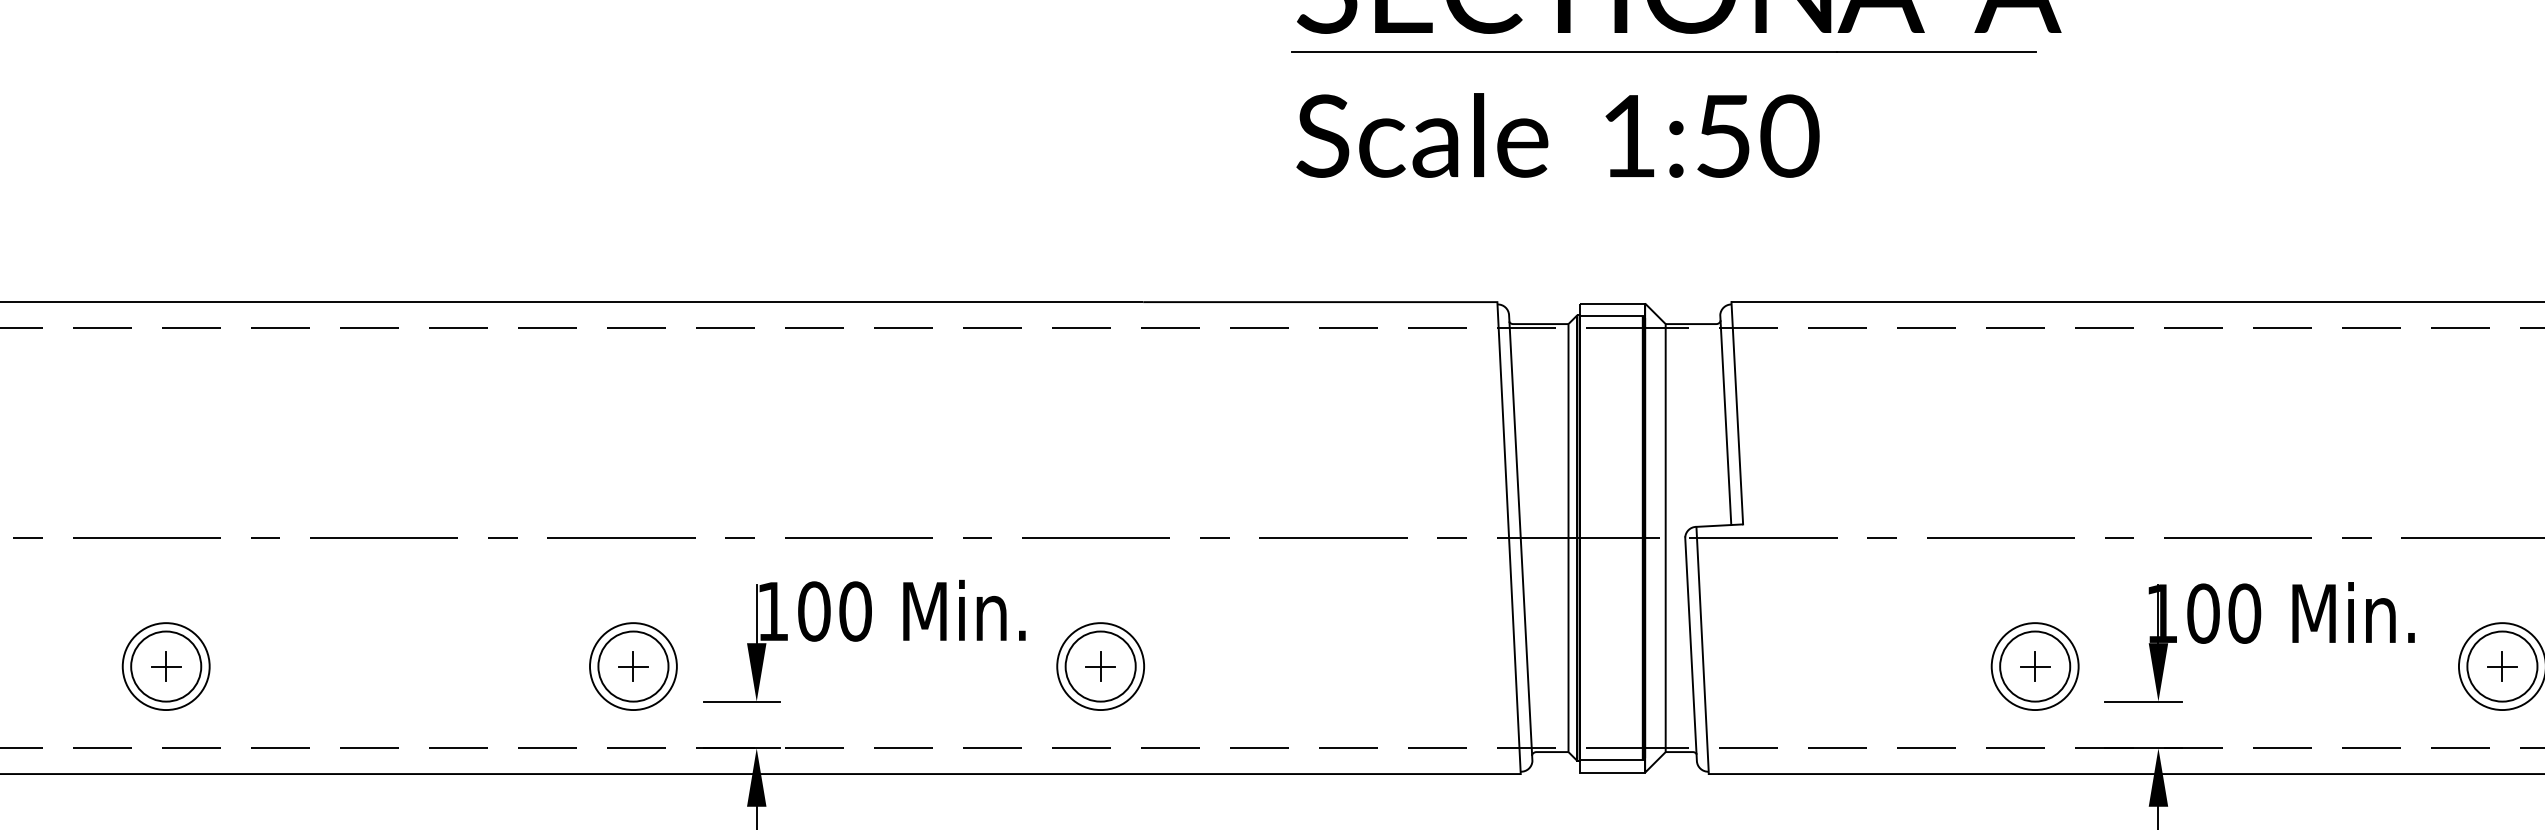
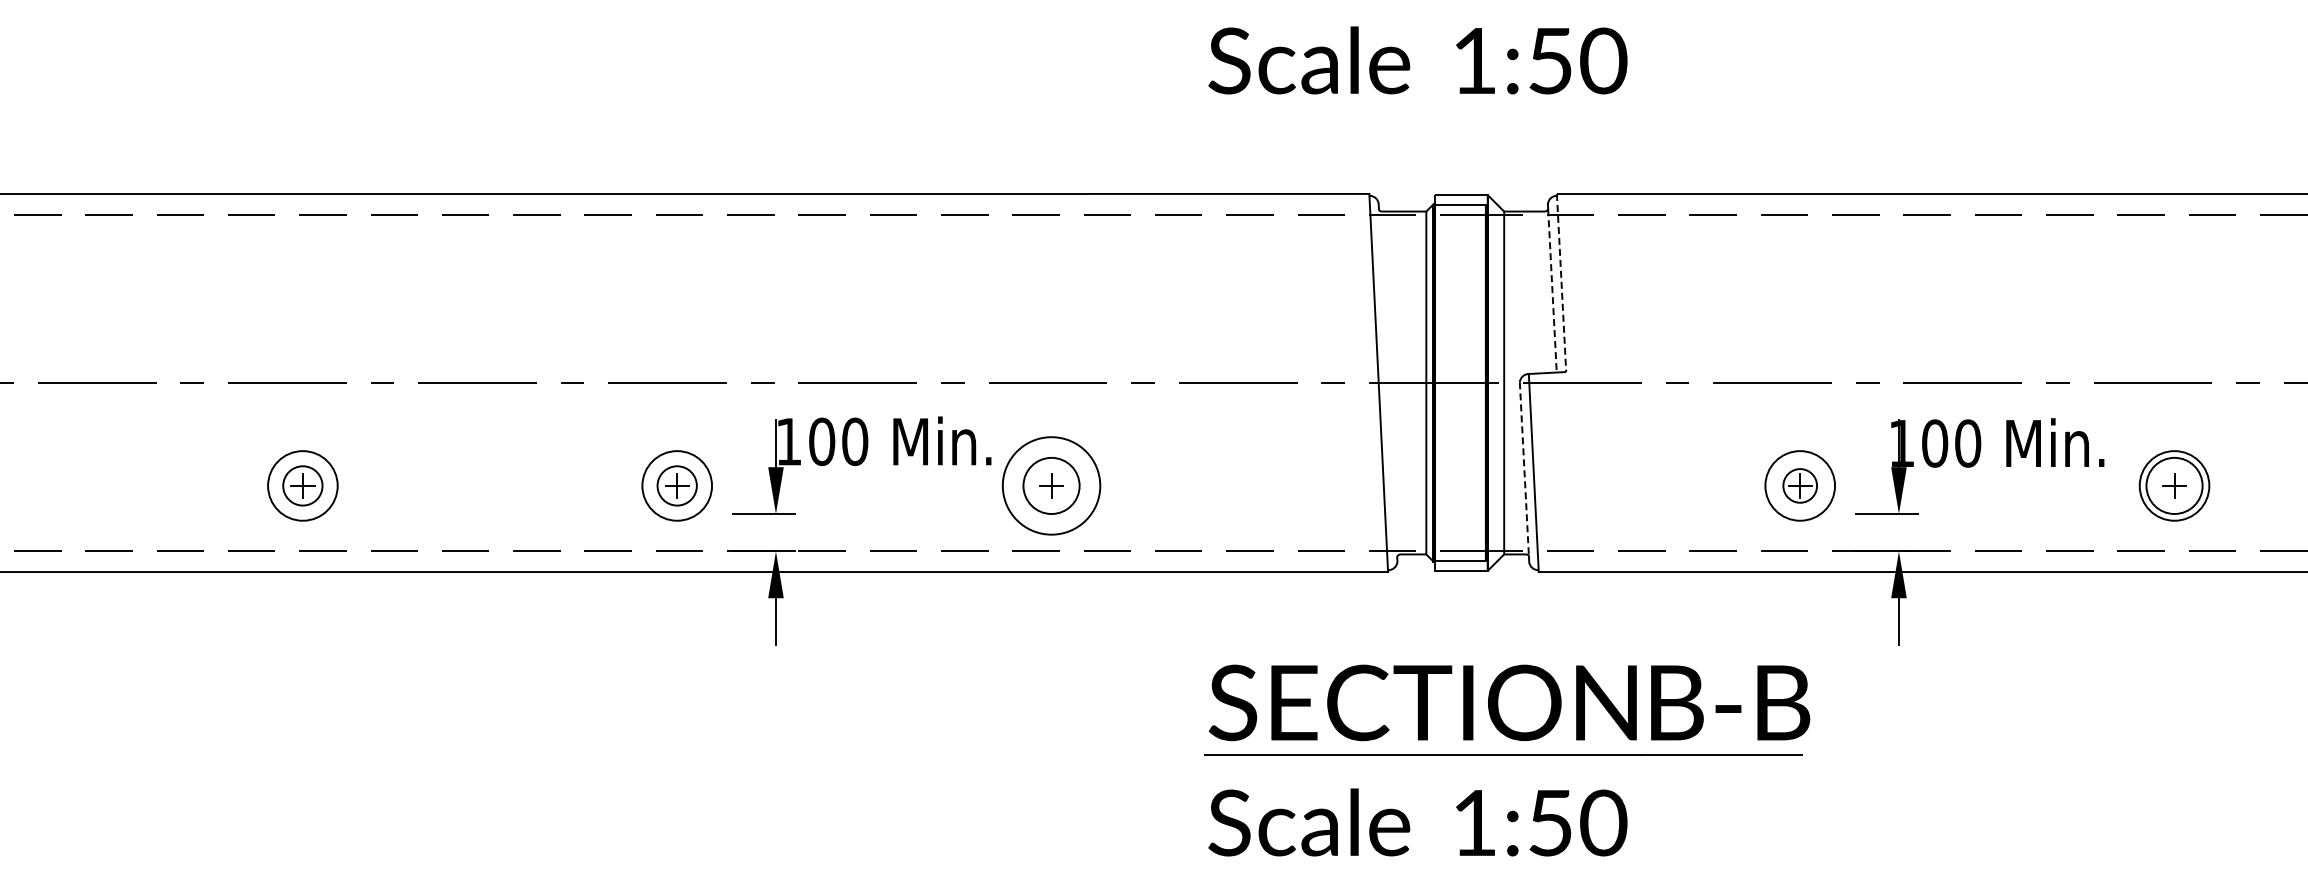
line: (1737, 413) -> (1561, 283), solid -> dashed
line: (1725, 422) -> (1552, 290), solid -> dashed
line: (1521, 538) -> (1388, 383), removed
line: (1691, 646) -> (1524, 469), solid -> dashed
circle: (165, 666) -> (302, 485), size x0.7
circle: (633, 666) -> (677, 485), size x0.7
circle: (1100, 666) -> (1051, 485), size x1.4
circle: (2035, 666) -> (1800, 485), size x0.6

